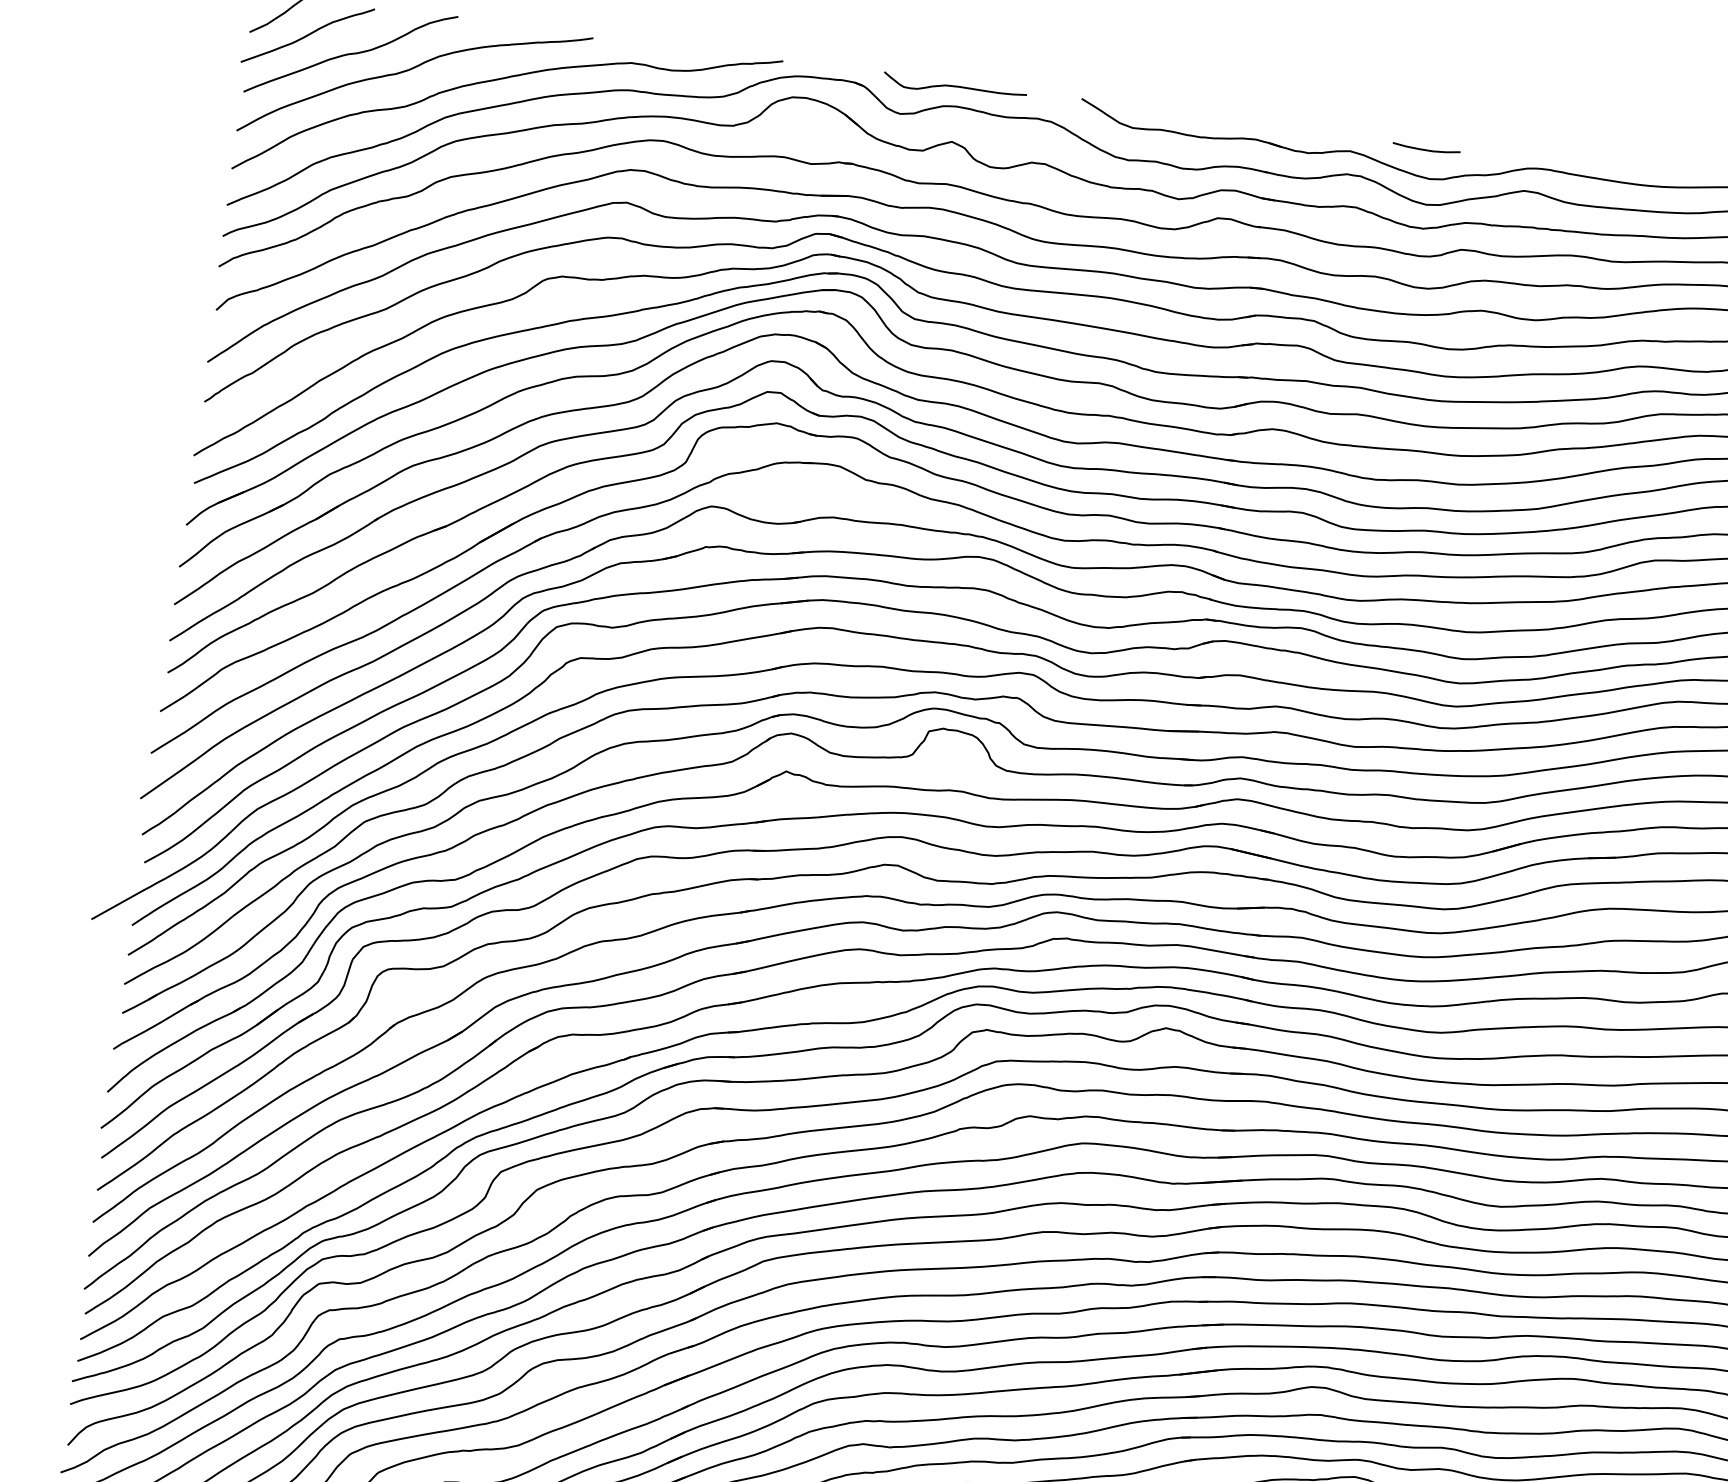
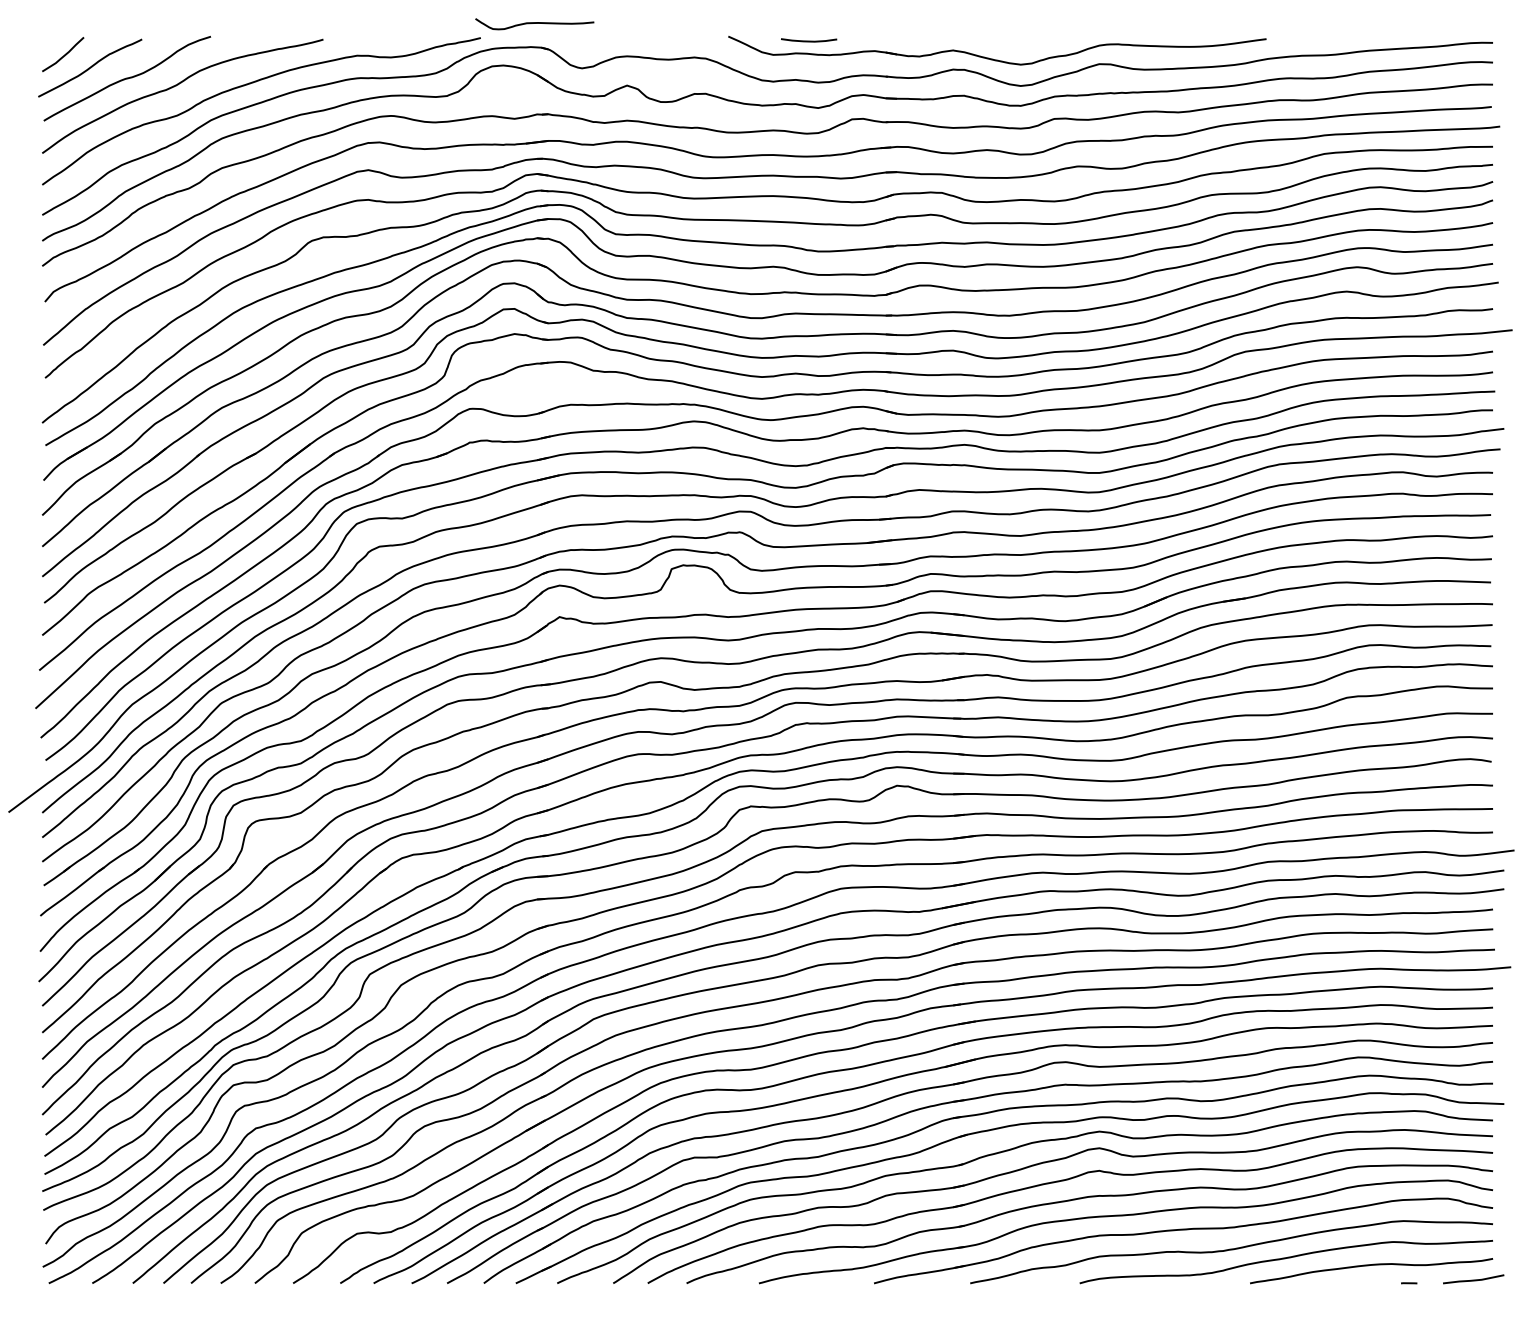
curve: (954, 86) -> (534, 23), moved
curve: (1427, 149) -> (809, 40), moved

